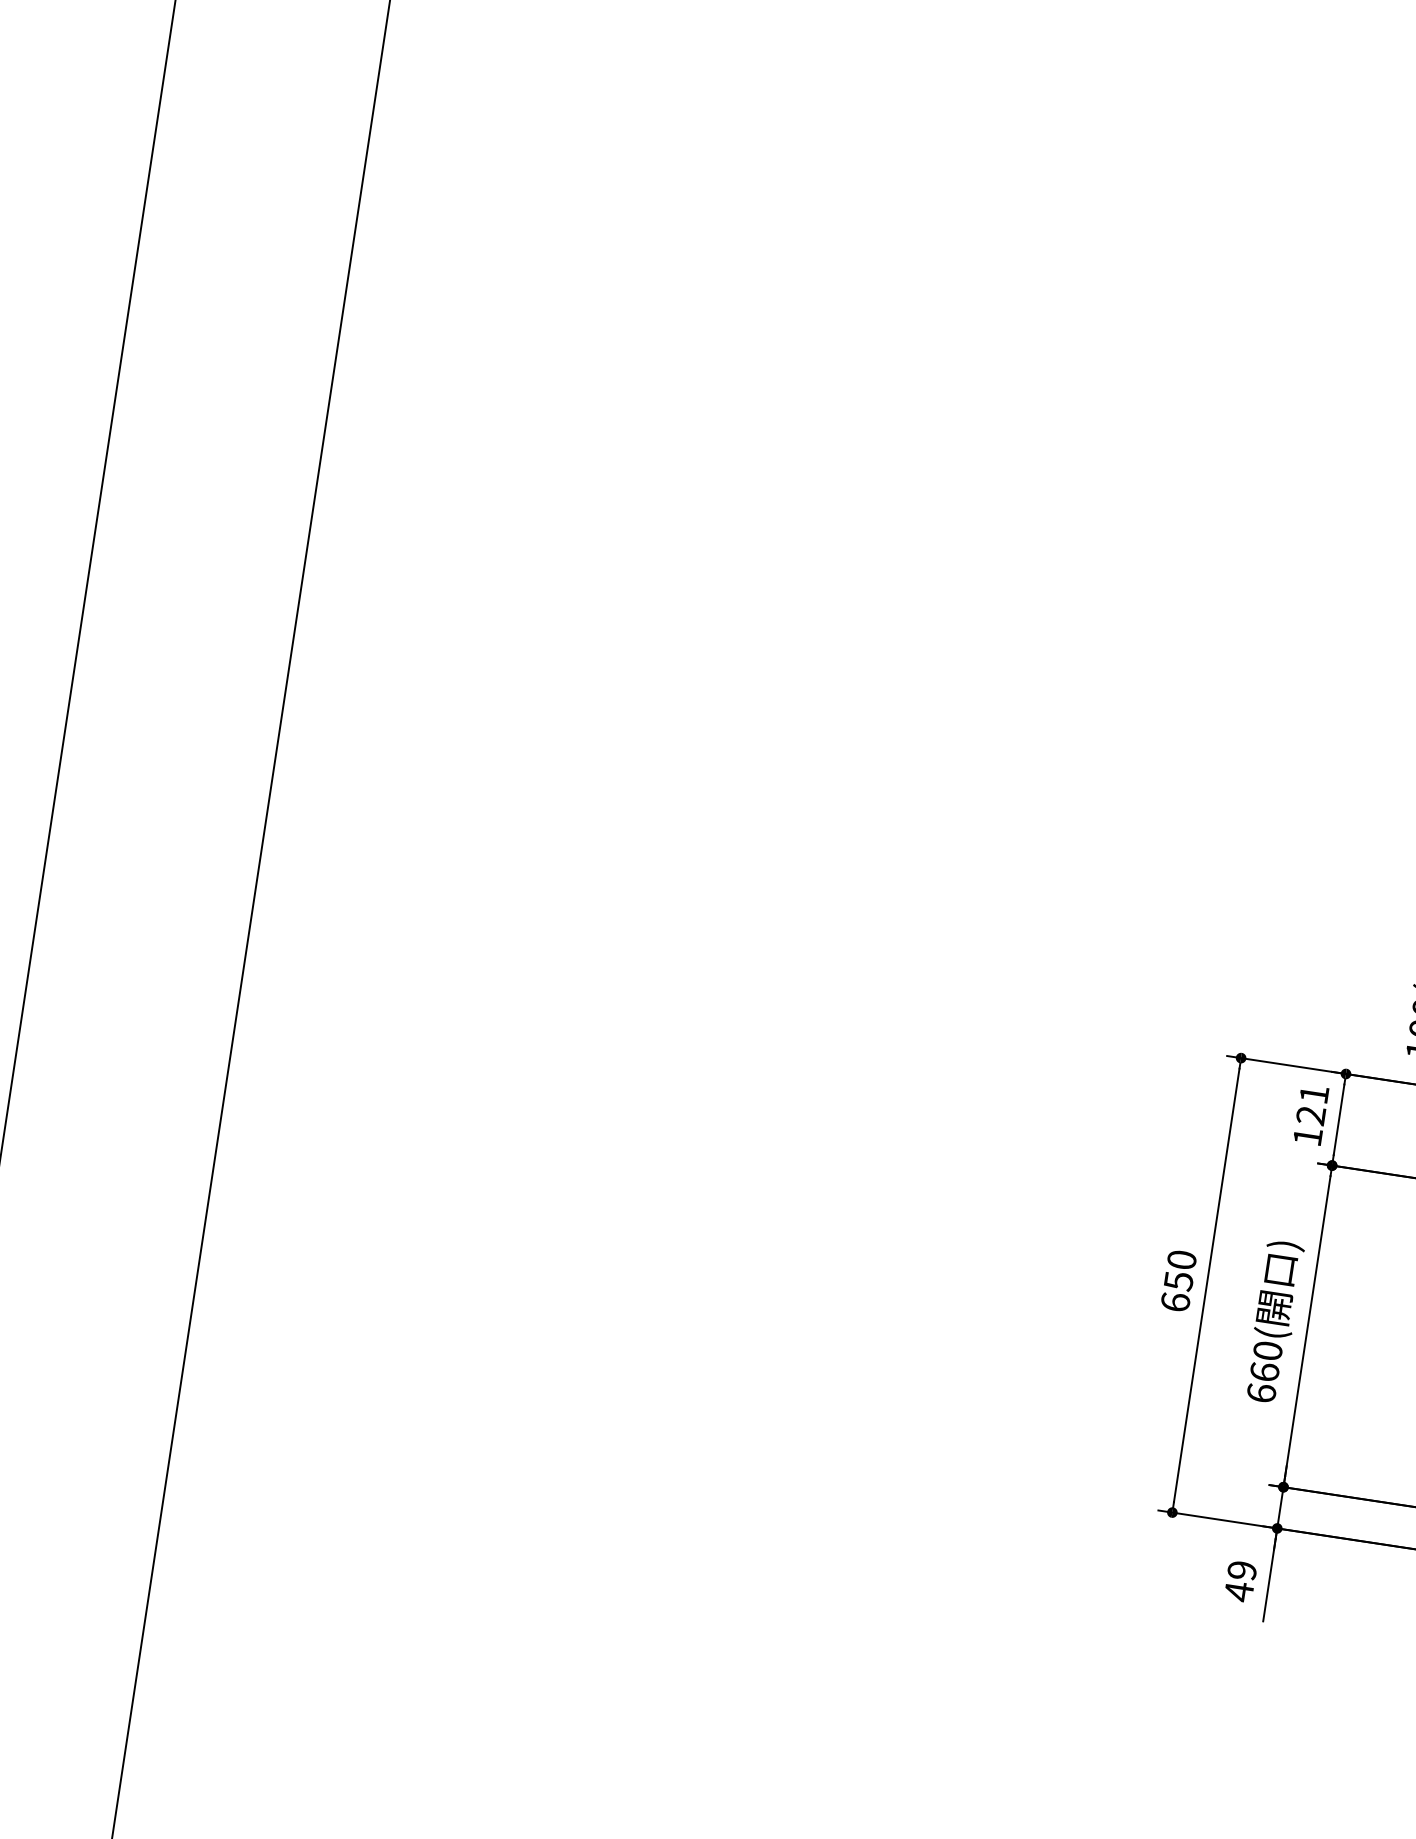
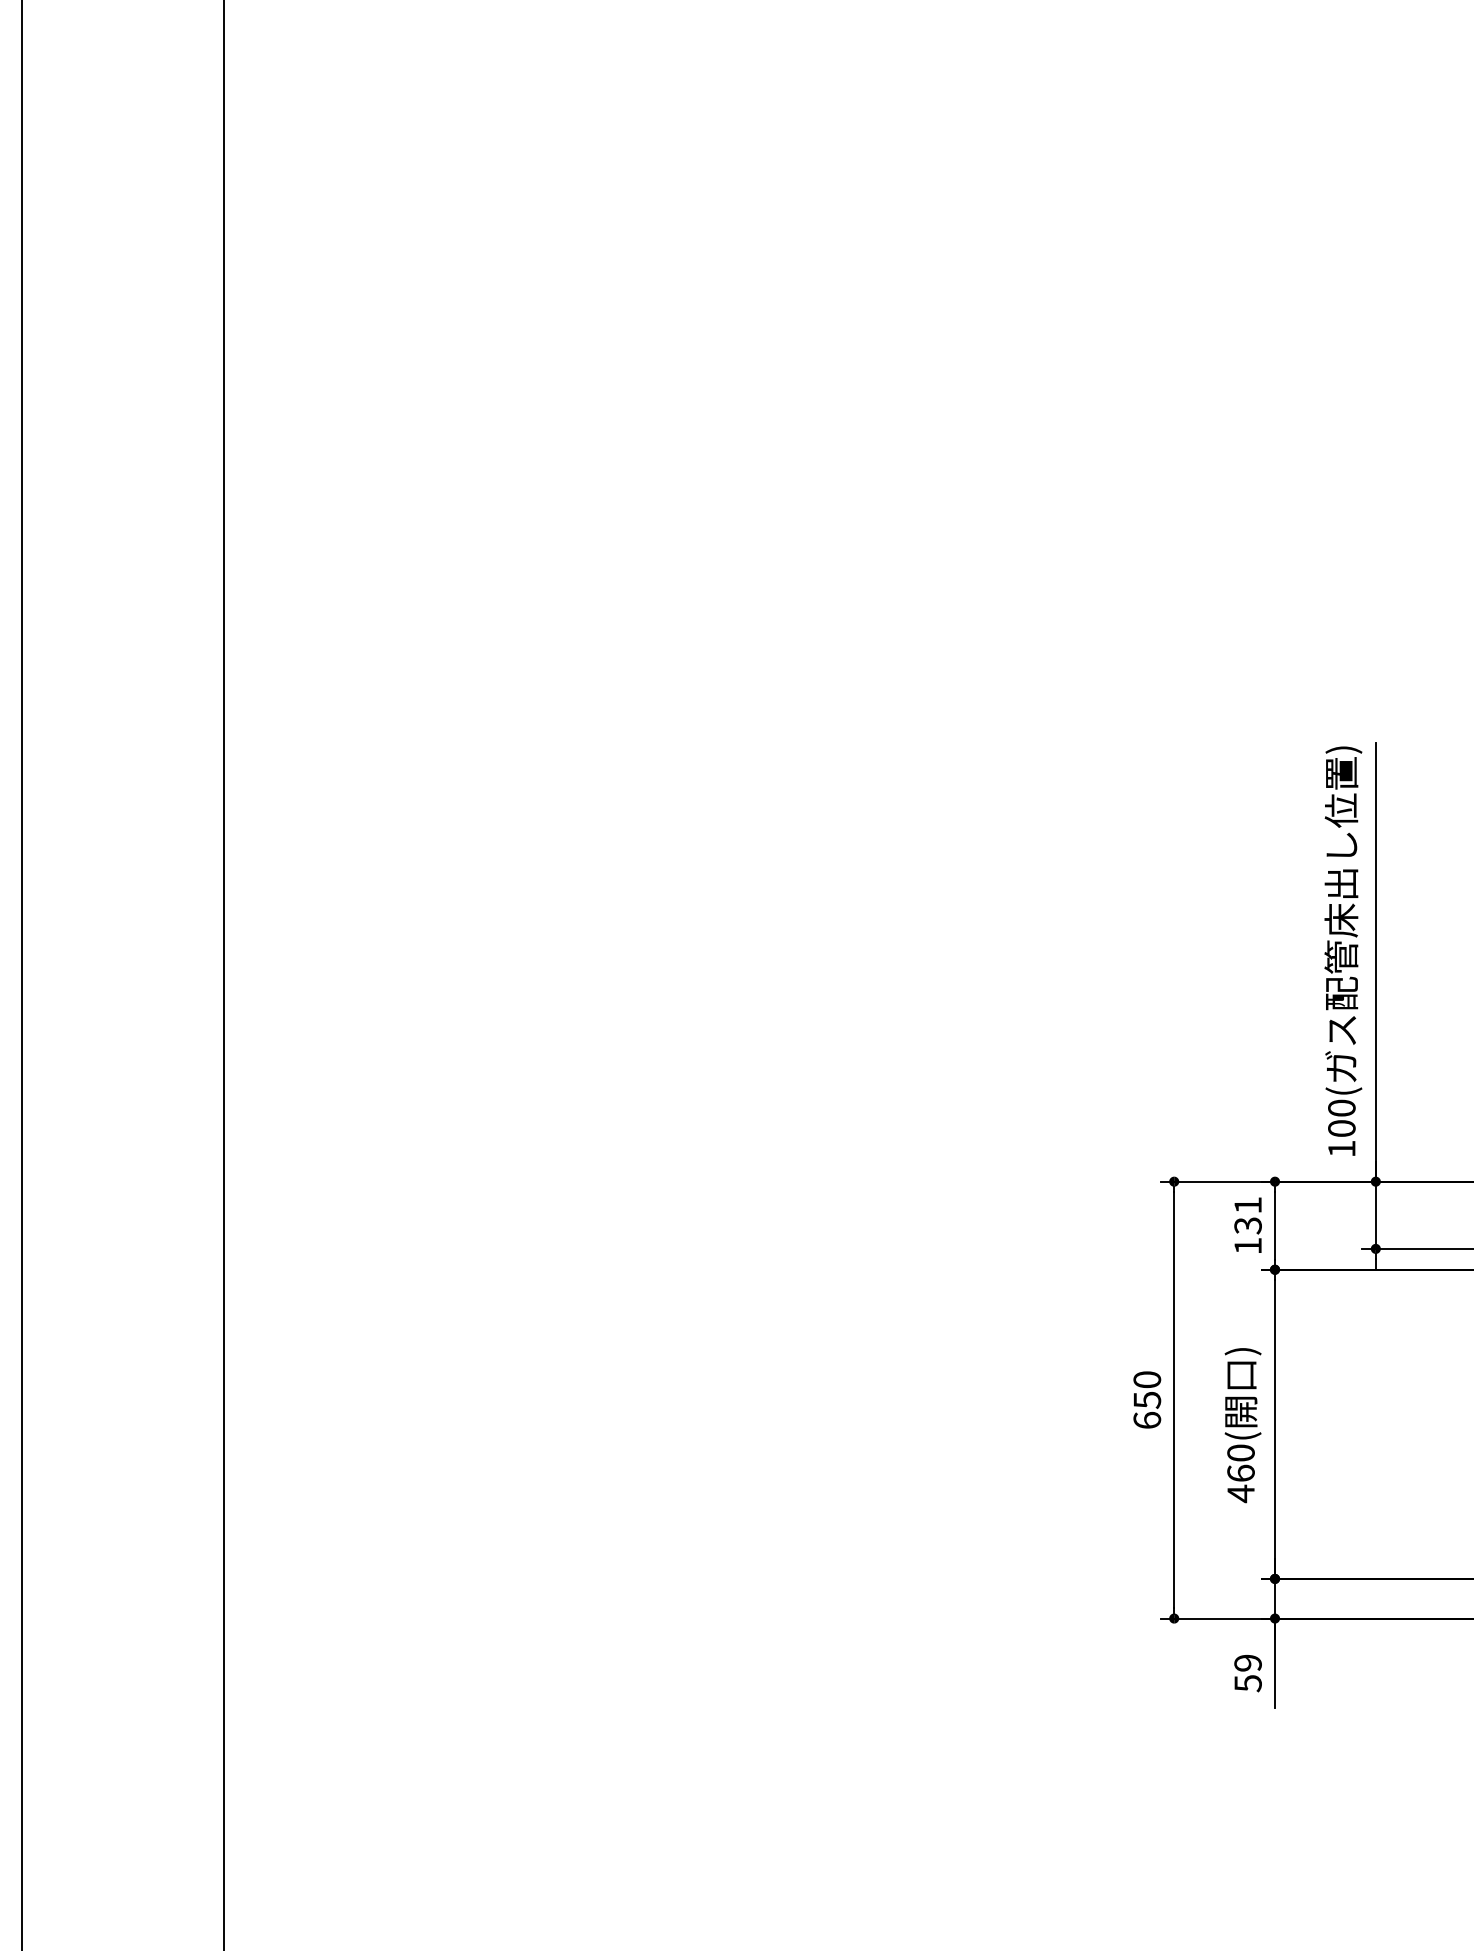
text: (1310, 1115) -> (1247, 1225), 121 -> 131
text: (1261, 1392) -> (1240, 1493), 660( -> 460(
text: (1238, 1591) -> (1247, 1683), 49 -> 59

